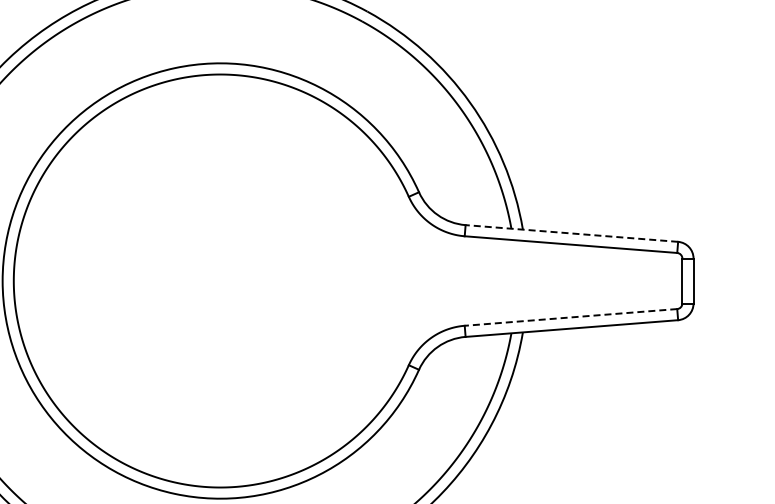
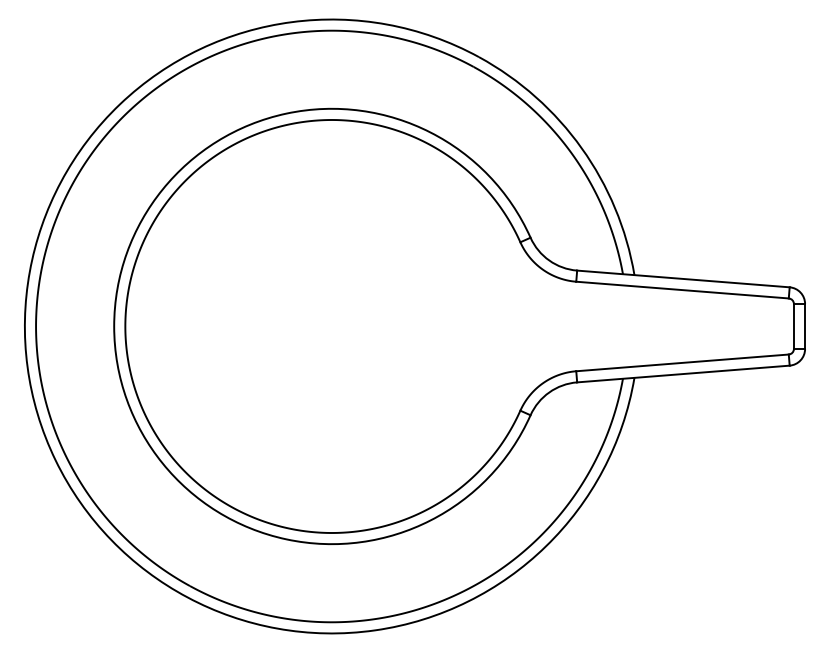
line: (571, 233) -> (683, 278), dashed -> solid
line: (570, 317) -> (682, 362), dashed -> solid

